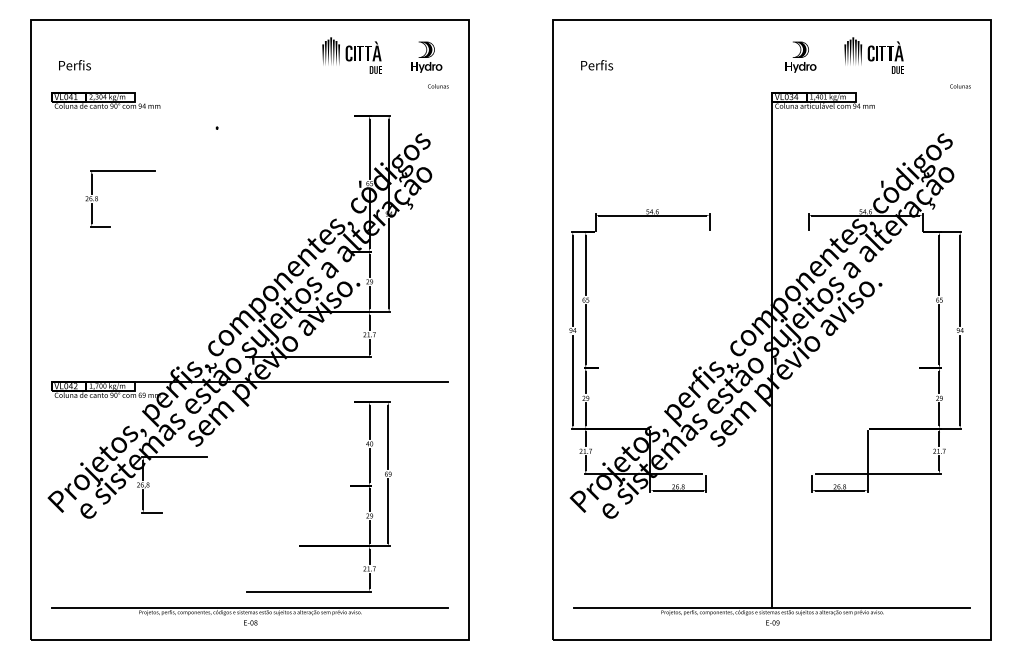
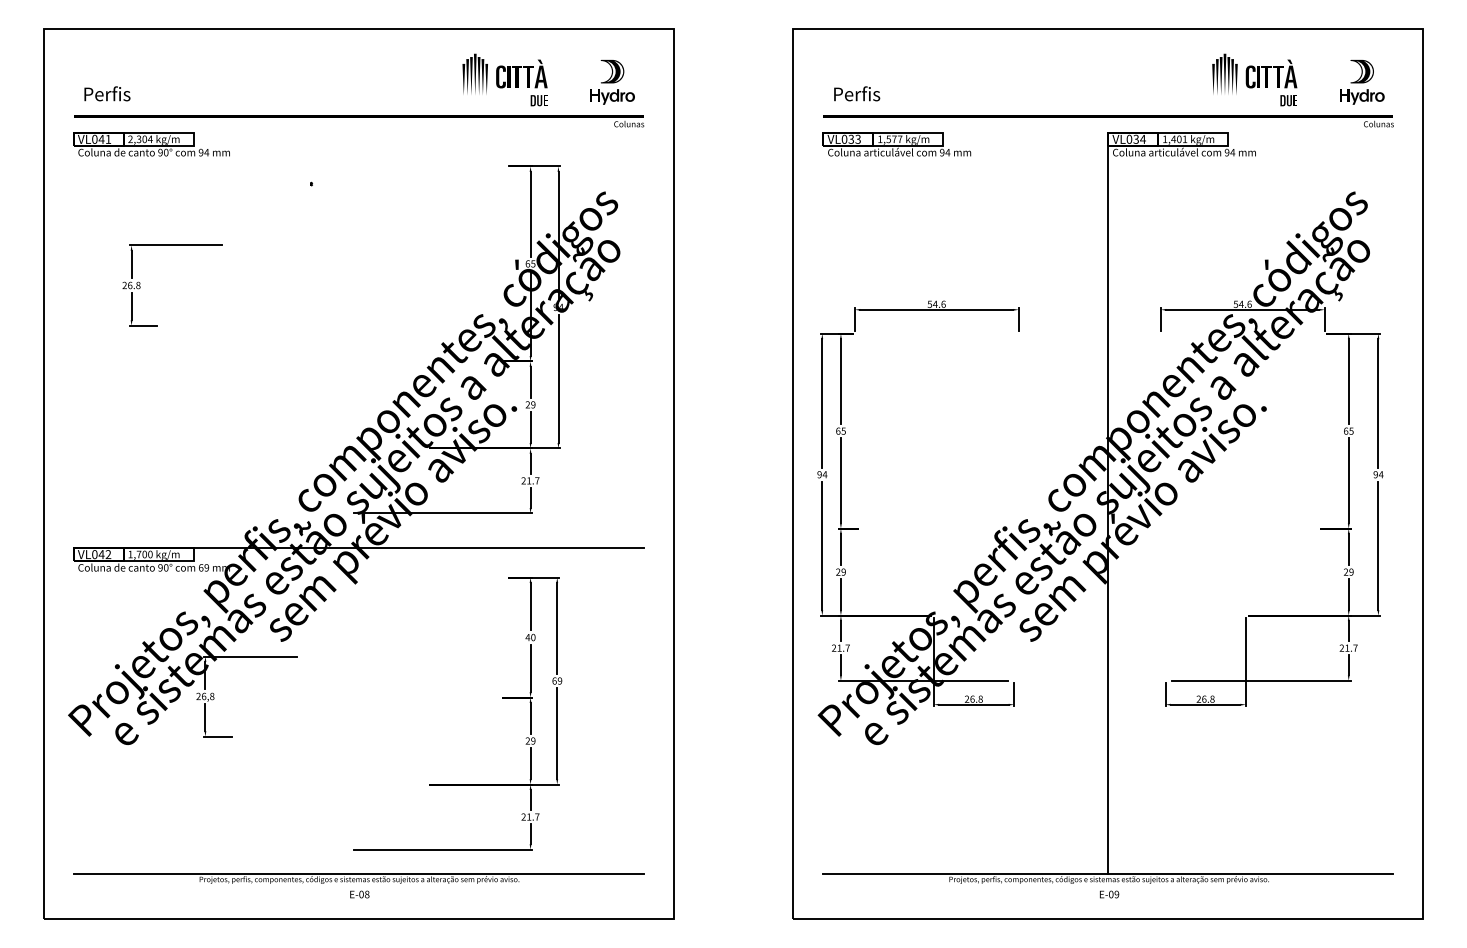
part: (800, 56) -> (1361, 81), moved
fill: (249, 81) -> (358, 117), added
fill: (771, 81) -> (1107, 117), added
part: (624, 100) -> (896, 144), added

